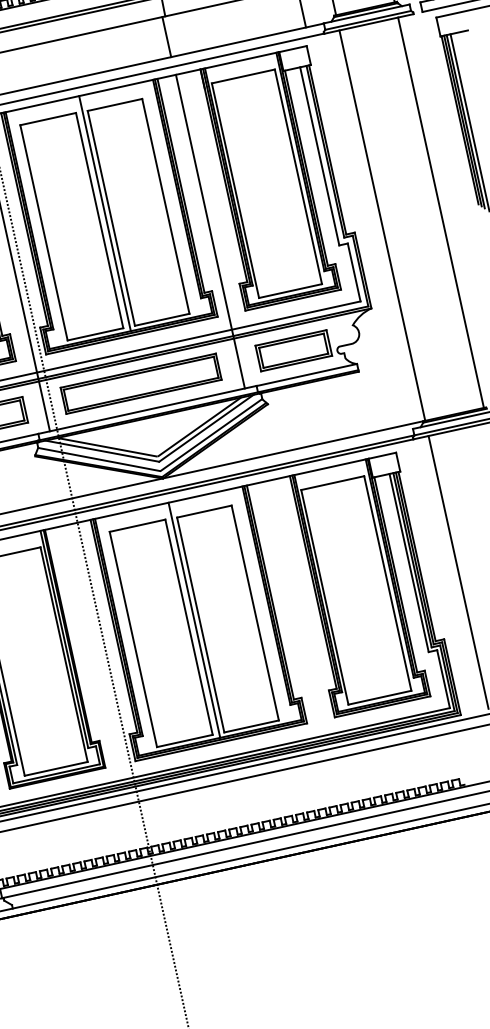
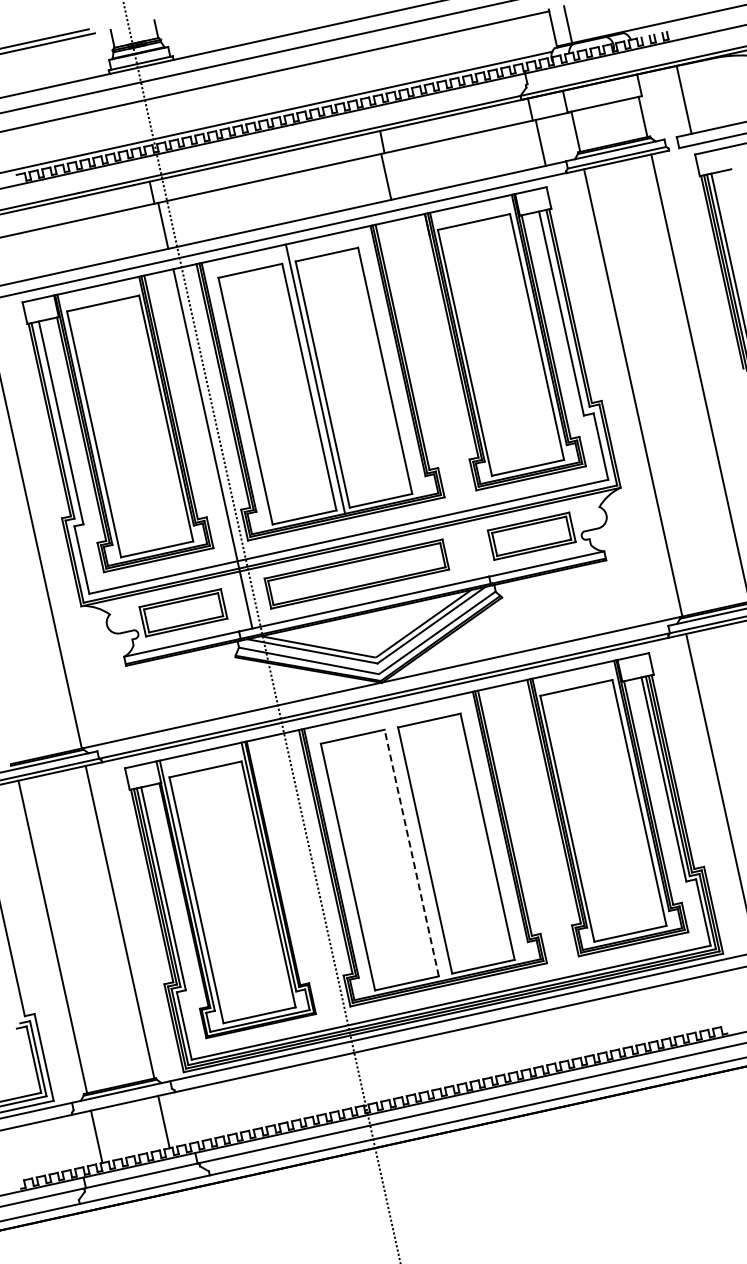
line: (209, 231) -> (435, 399), removed
line: (194, 619) -> (417, 844), removed
line: (188, 626) -> (411, 852), solid -> dashed

